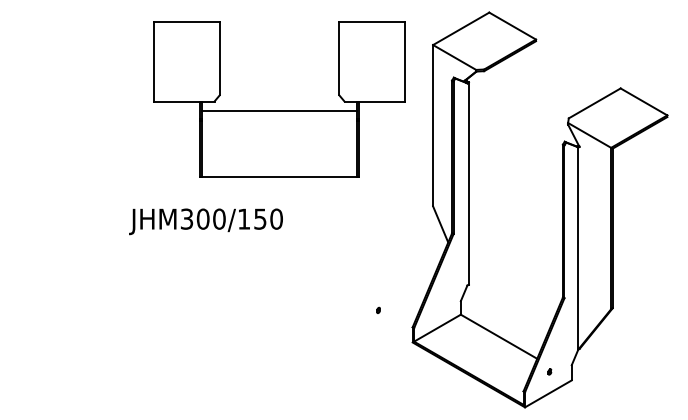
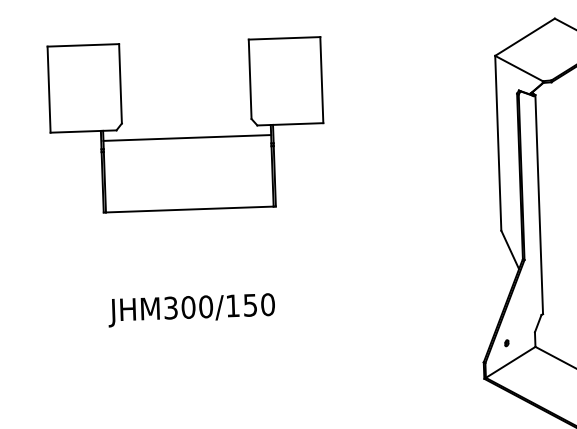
part: (279, 110) -> (187, 137), moved
text: (205, 221) -> (191, 309), moved
part: (378, 309) -> (506, 342), moved

